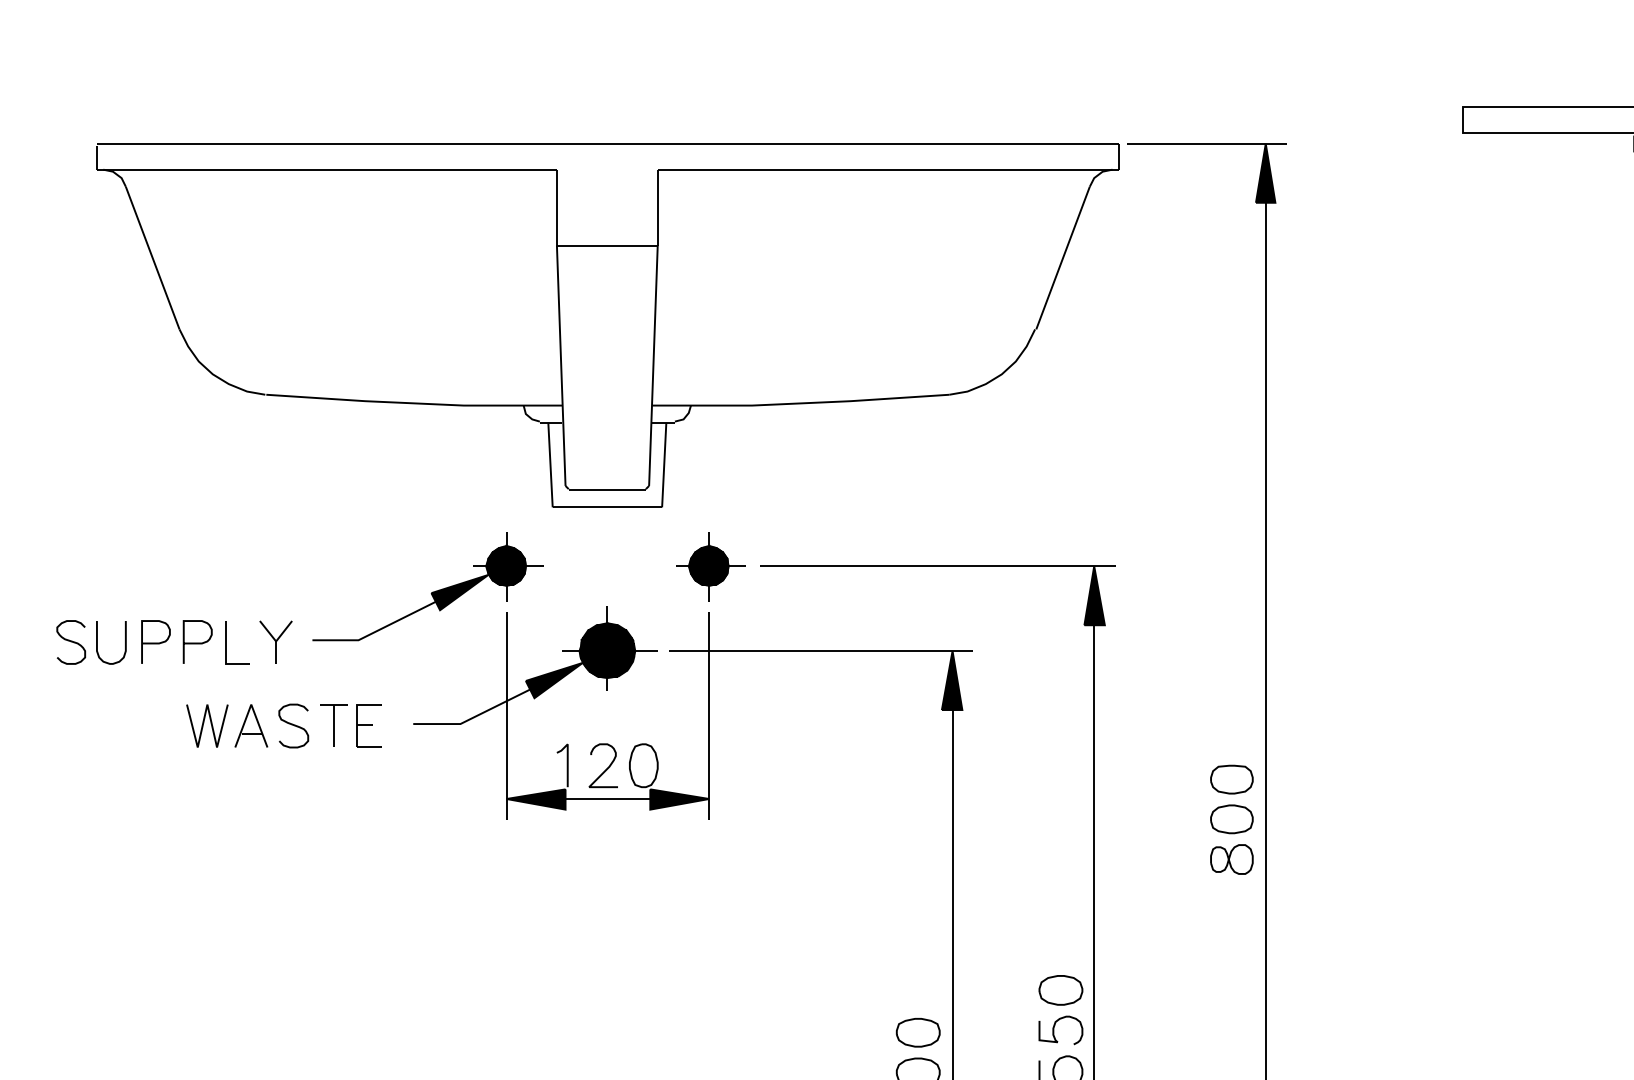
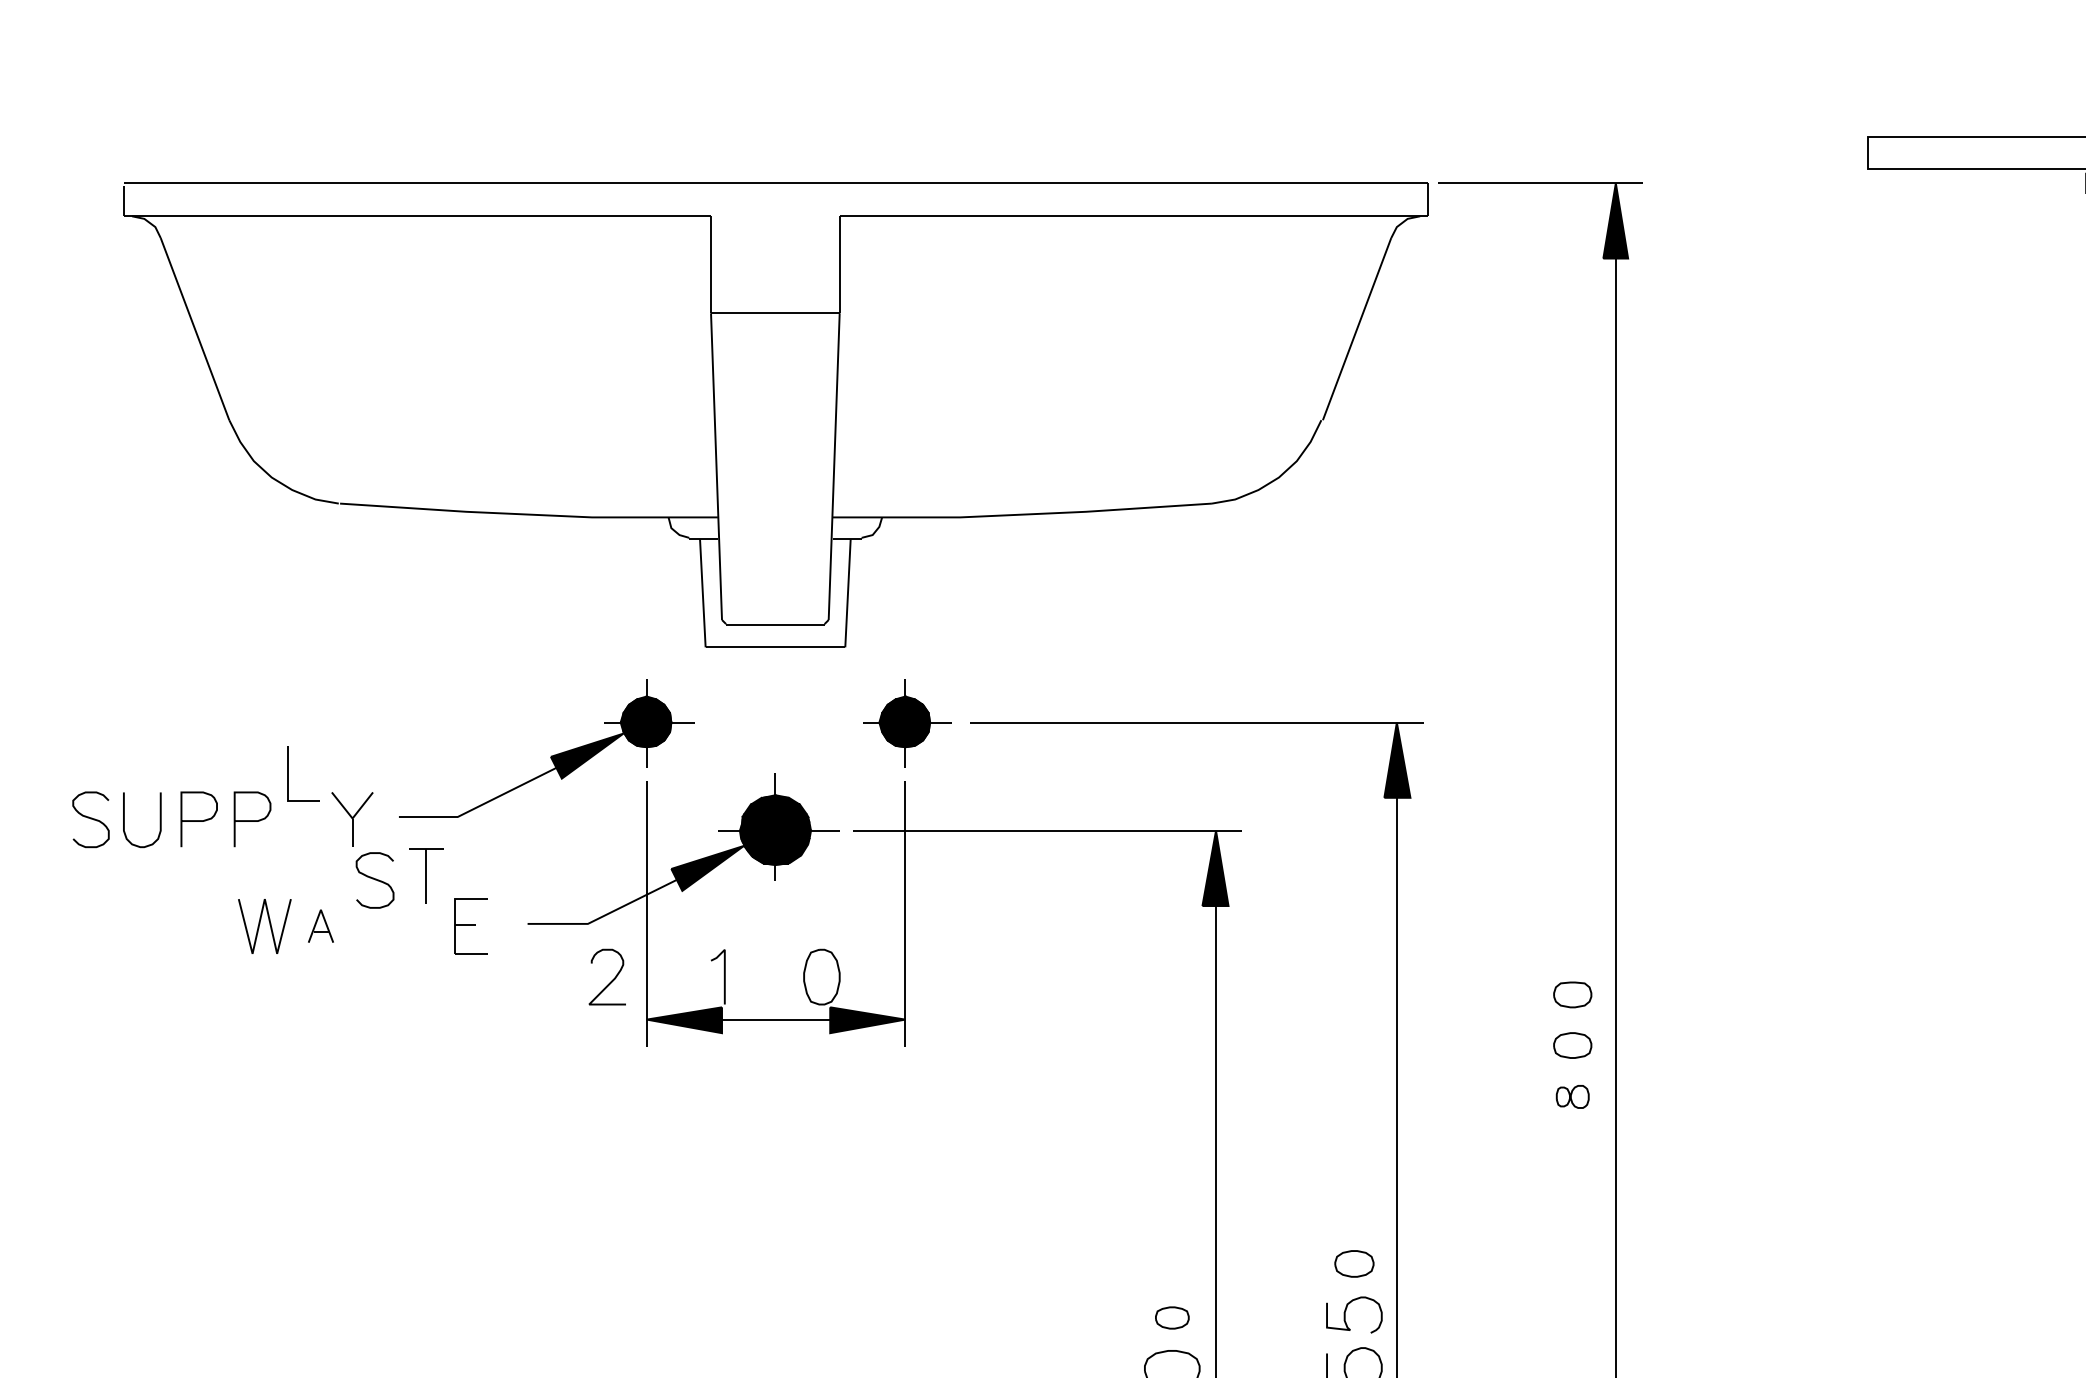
line: (225, 642) -> (288, 773), moved
part: (250, 725) -> (320, 925), size x0.6
curve: (293, 725) -> (374, 879), moved
part: (334, 725) -> (426, 875), moved
curve: (606, 768) -> (611, 980), moved
part: (1231, 779) -> (1572, 994), size x0.7
part: (1231, 819) -> (1572, 1045), size x0.7
part: (1231, 859) -> (1572, 1096), size x0.6
part: (1061, 990) -> (1354, 1263), size x0.7
part: (918, 1032) -> (1172, 1317), size x0.6

